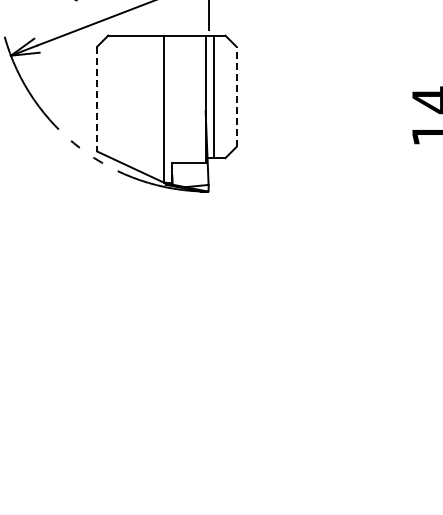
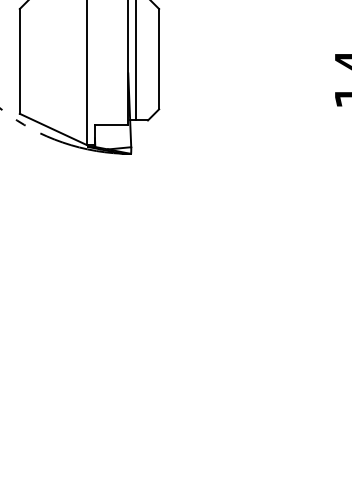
line: (236, 96) -> (159, 58), dashed -> solid
line: (97, 99) -> (20, 61), dashed -> solid

